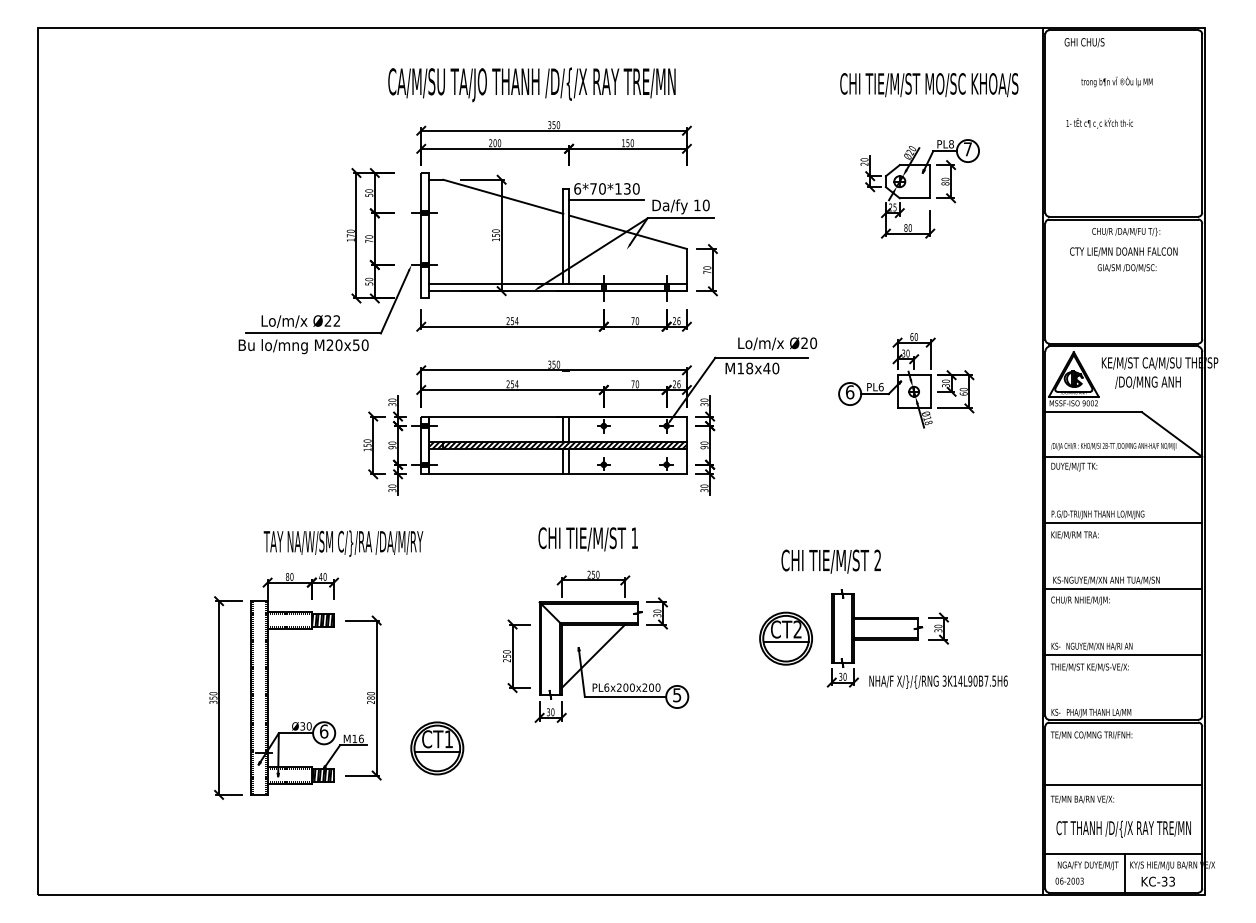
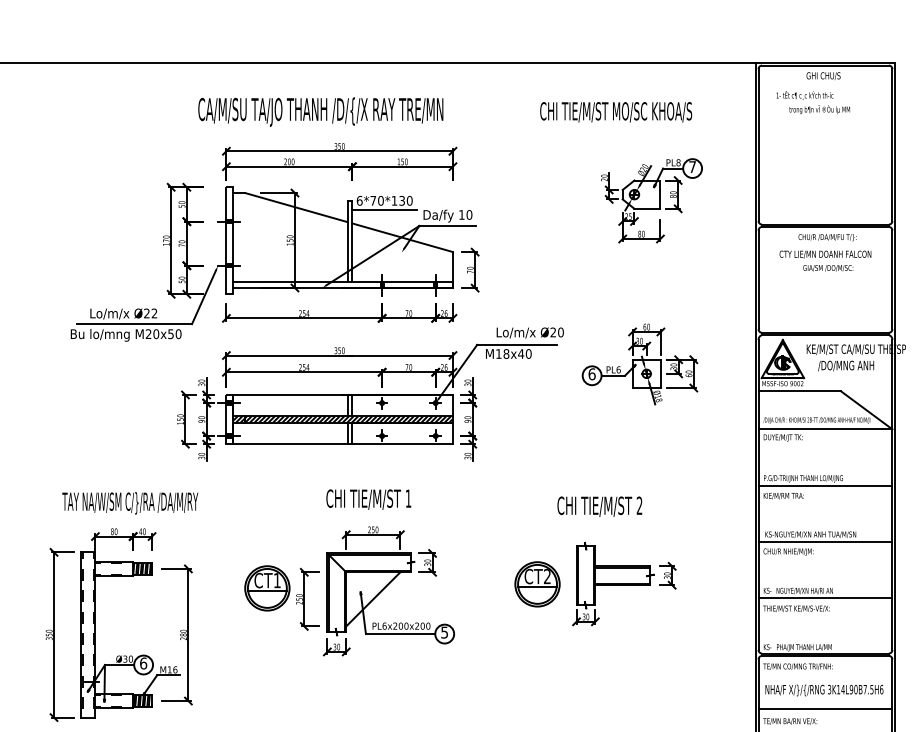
text: (1084, 42) -> (823, 76), moved
text: (929, 85) -> (616, 112), moved
text: (1099, 123) -> (804, 95), moved
text: (343, 543) -> (130, 503), moved
text: (830, 561) -> (599, 506), moved
text: (938, 681) -> (824, 689), moved
part: (437, 748) -> (267, 588), moved

